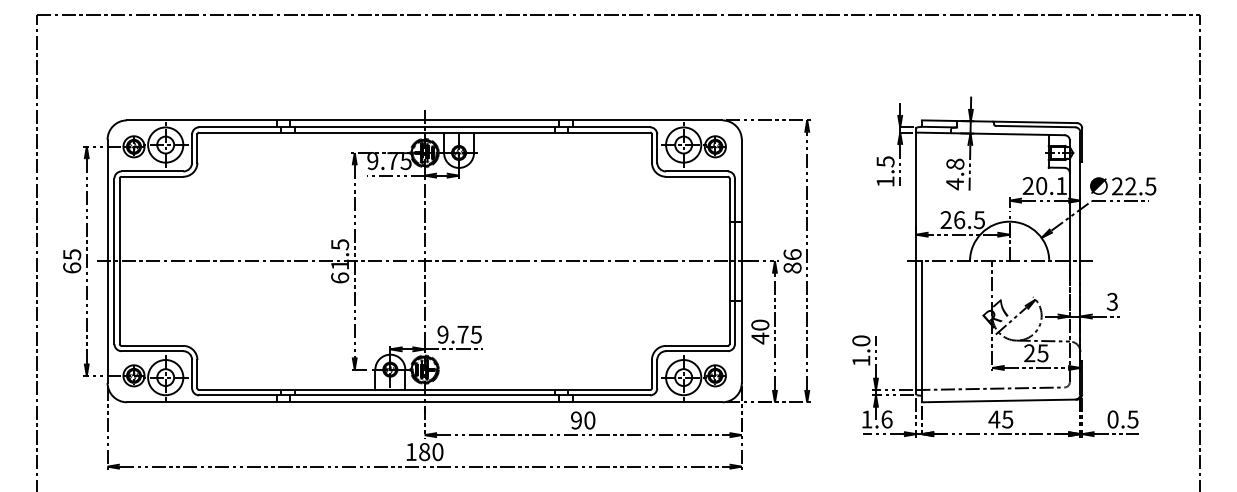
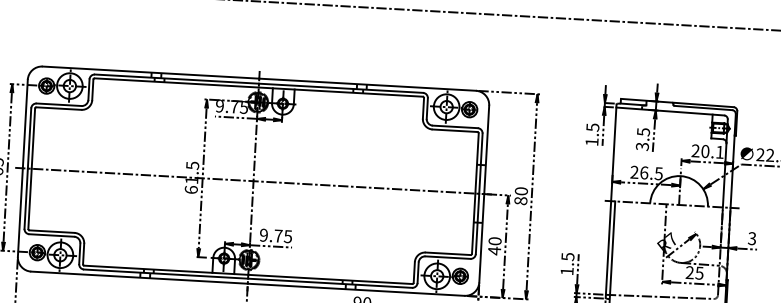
text: (955, 174) -> (643, 139), 4.8 -> 3.5
text: (792, 254) -> (521, 191), 86 -> 80
text: (861, 340) -> (568, 256), 1.0 -> 1.5

